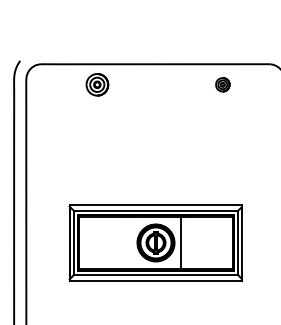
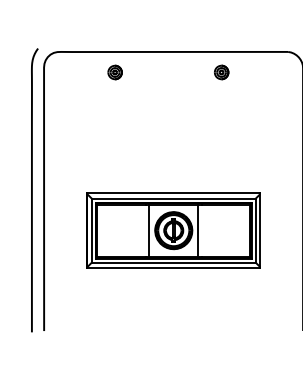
part: (96, 84) -> (114, 72), size x0.62
part: (222, 84) -> (221, 72), moved
line: (131, 242) -> (149, 230), added

